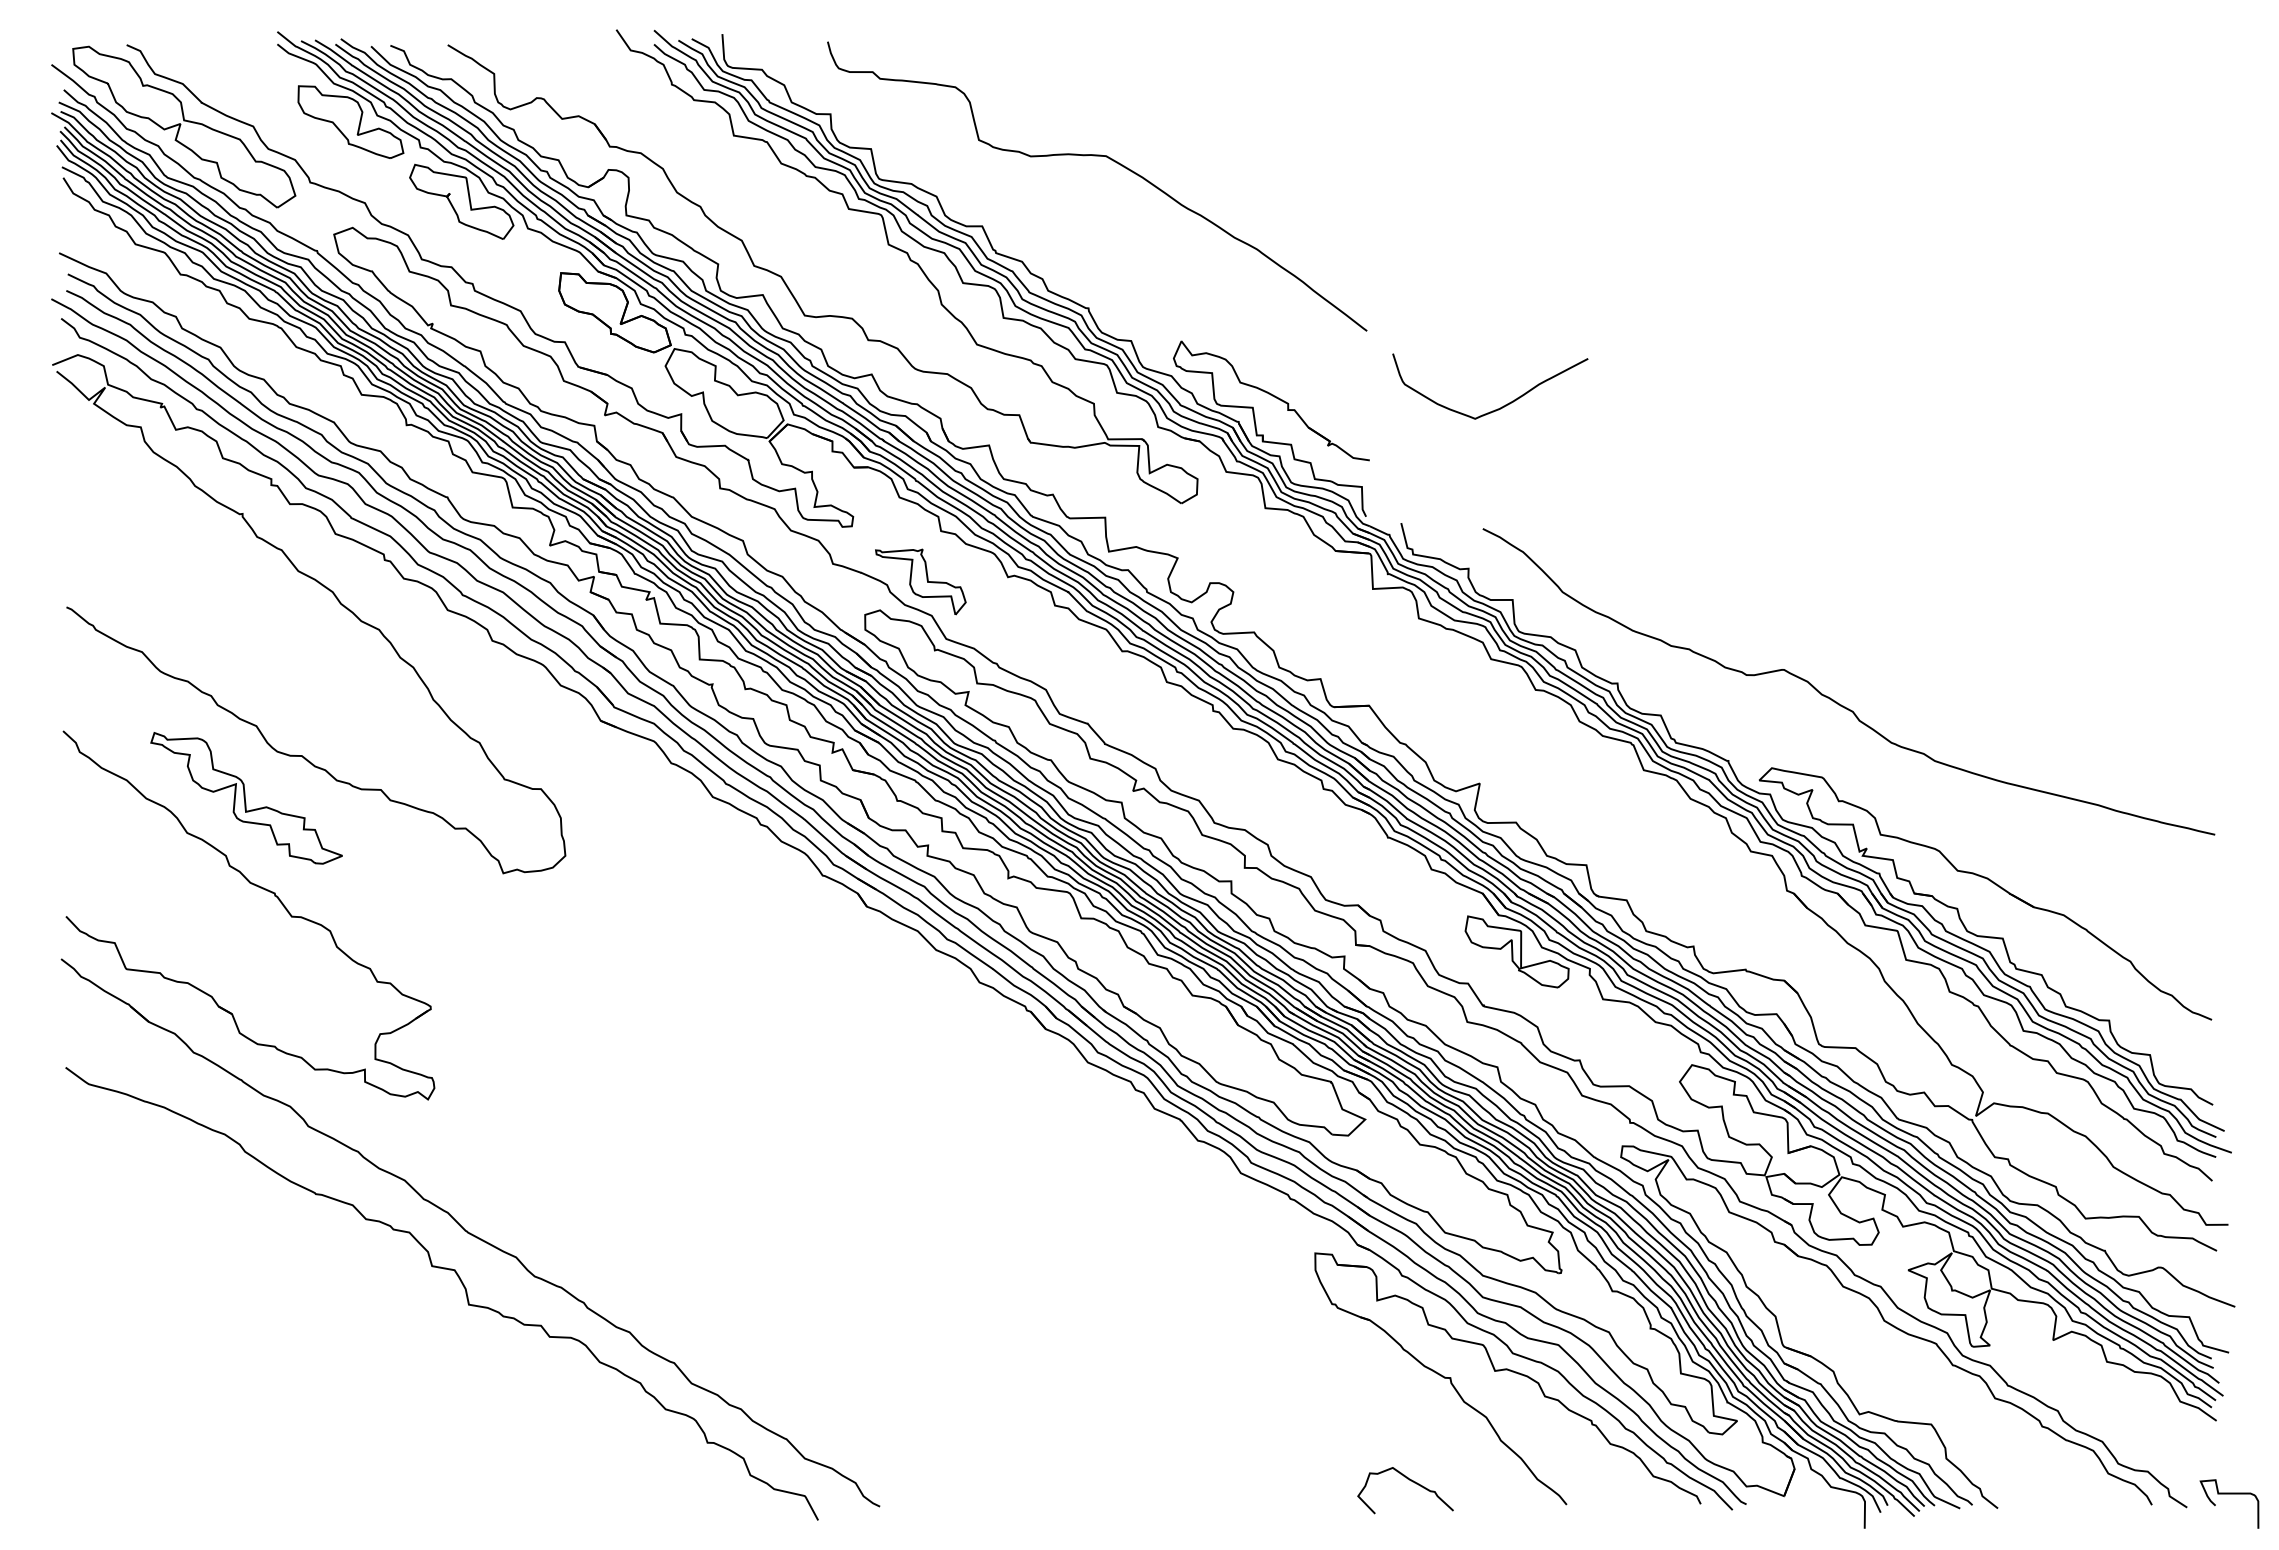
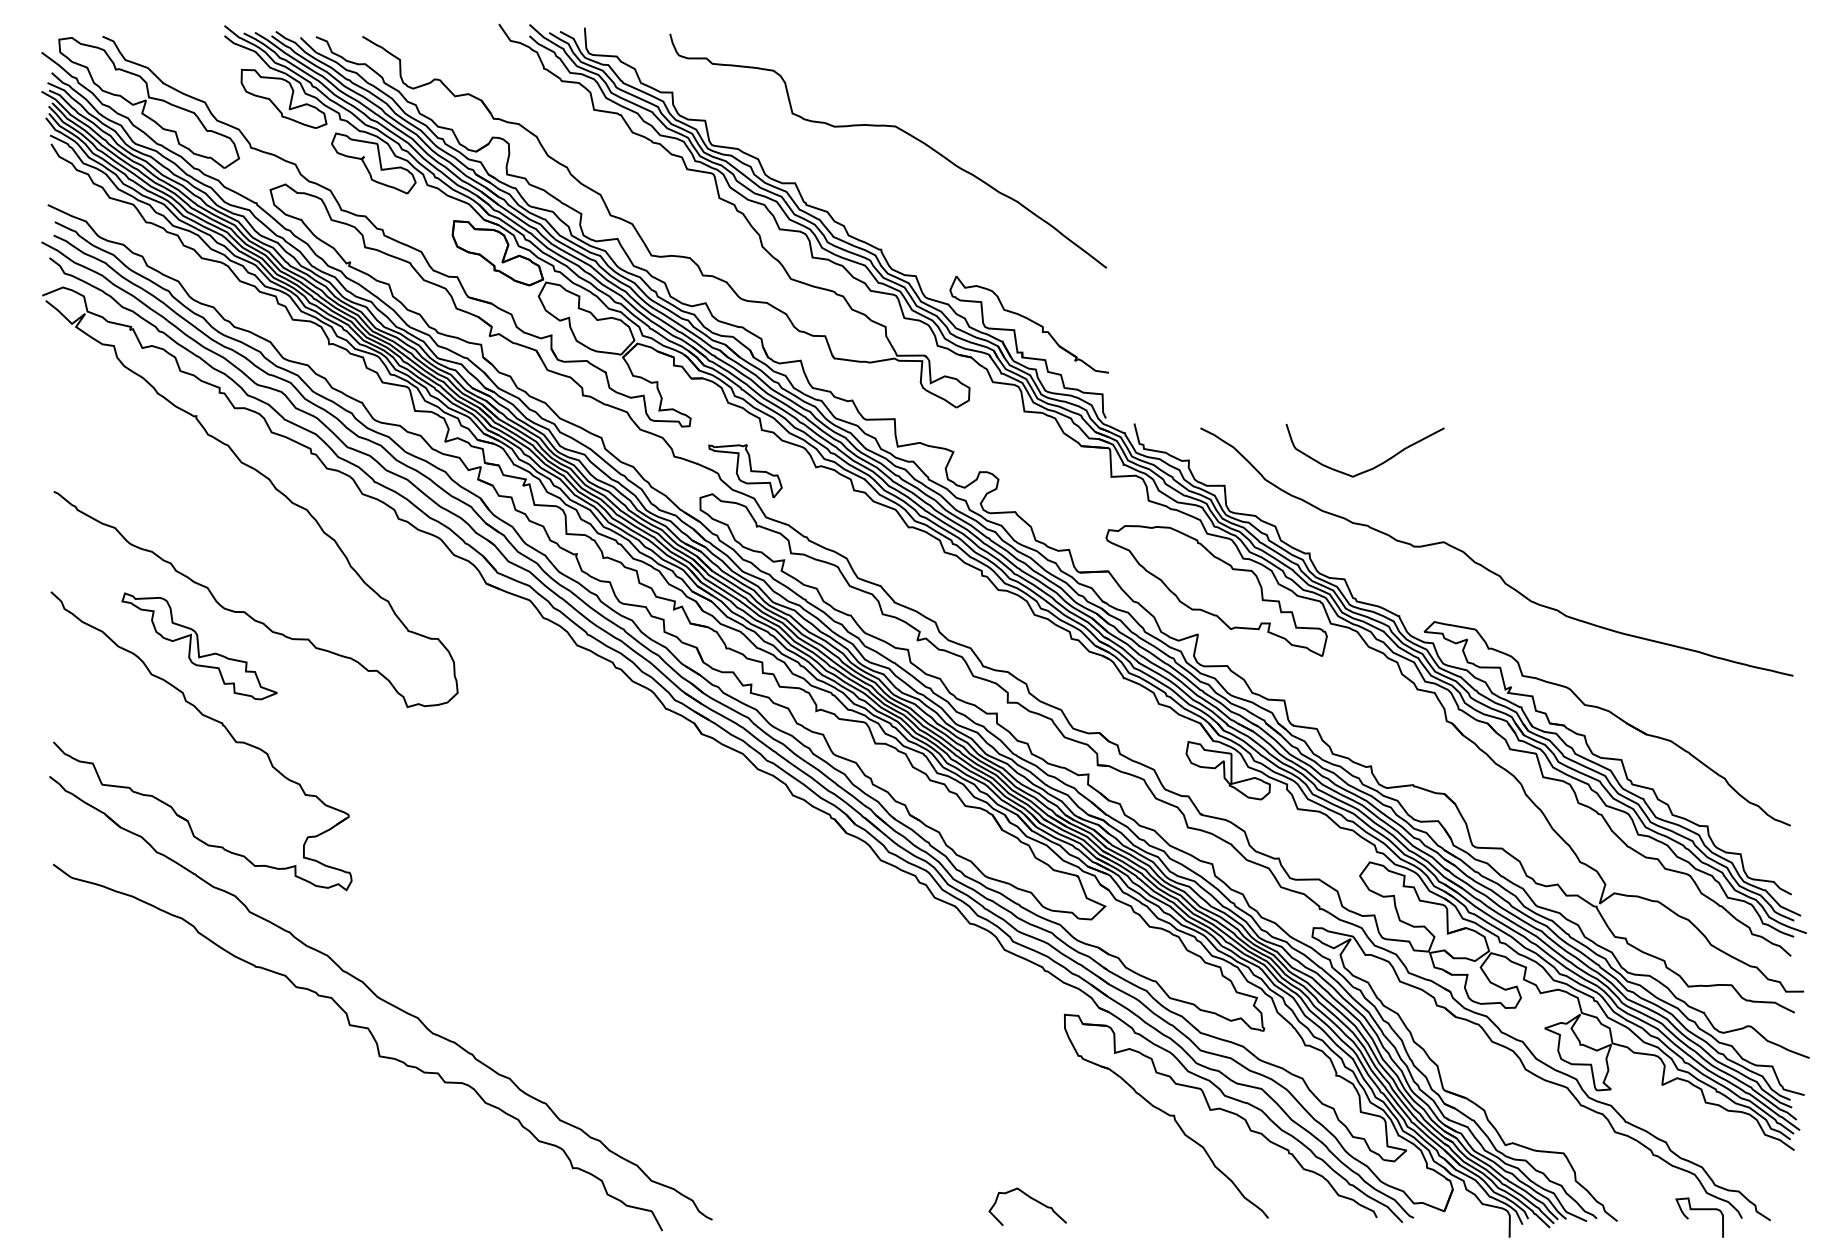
curve: (1501, 406) -> (1374, 466), moved
part: (1502, 729) -> (1216, 590), added
curve: (1412, 1482) -> (1033, 1200), moved
curve: (2229, 1494) -> (1699, 1210), moved

